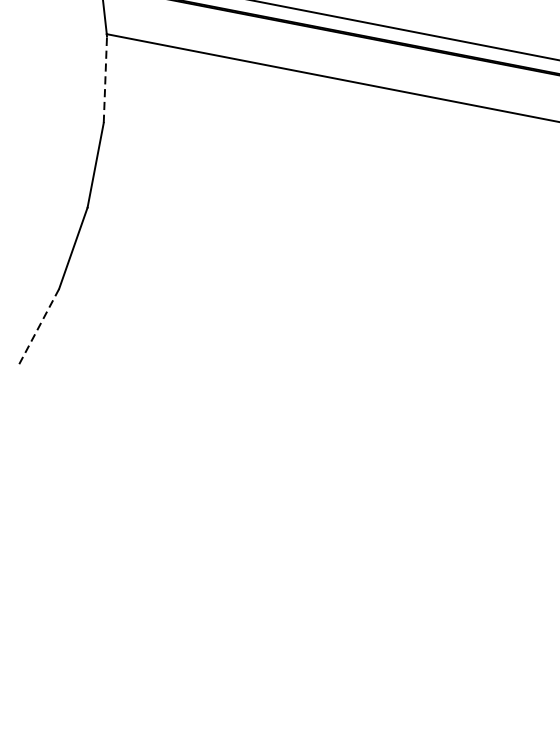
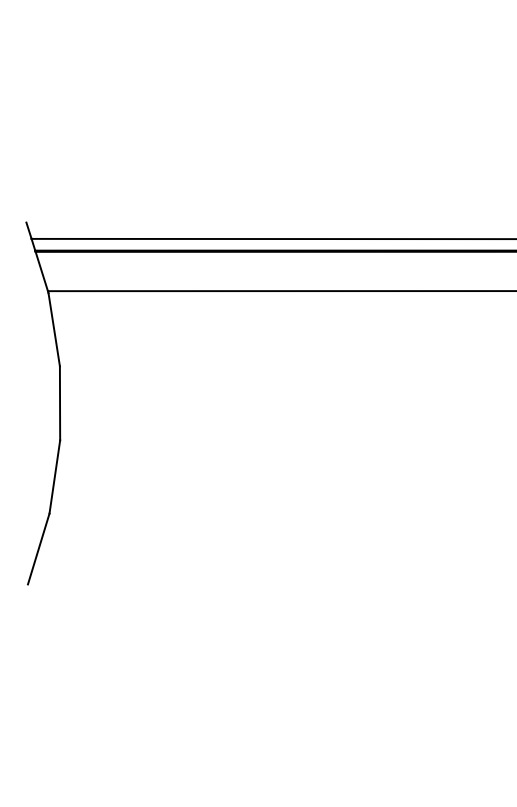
line: (105, 79) -> (54, 329), dashed -> solid
line: (38, 327) -> (38, 549), dashed -> solid

